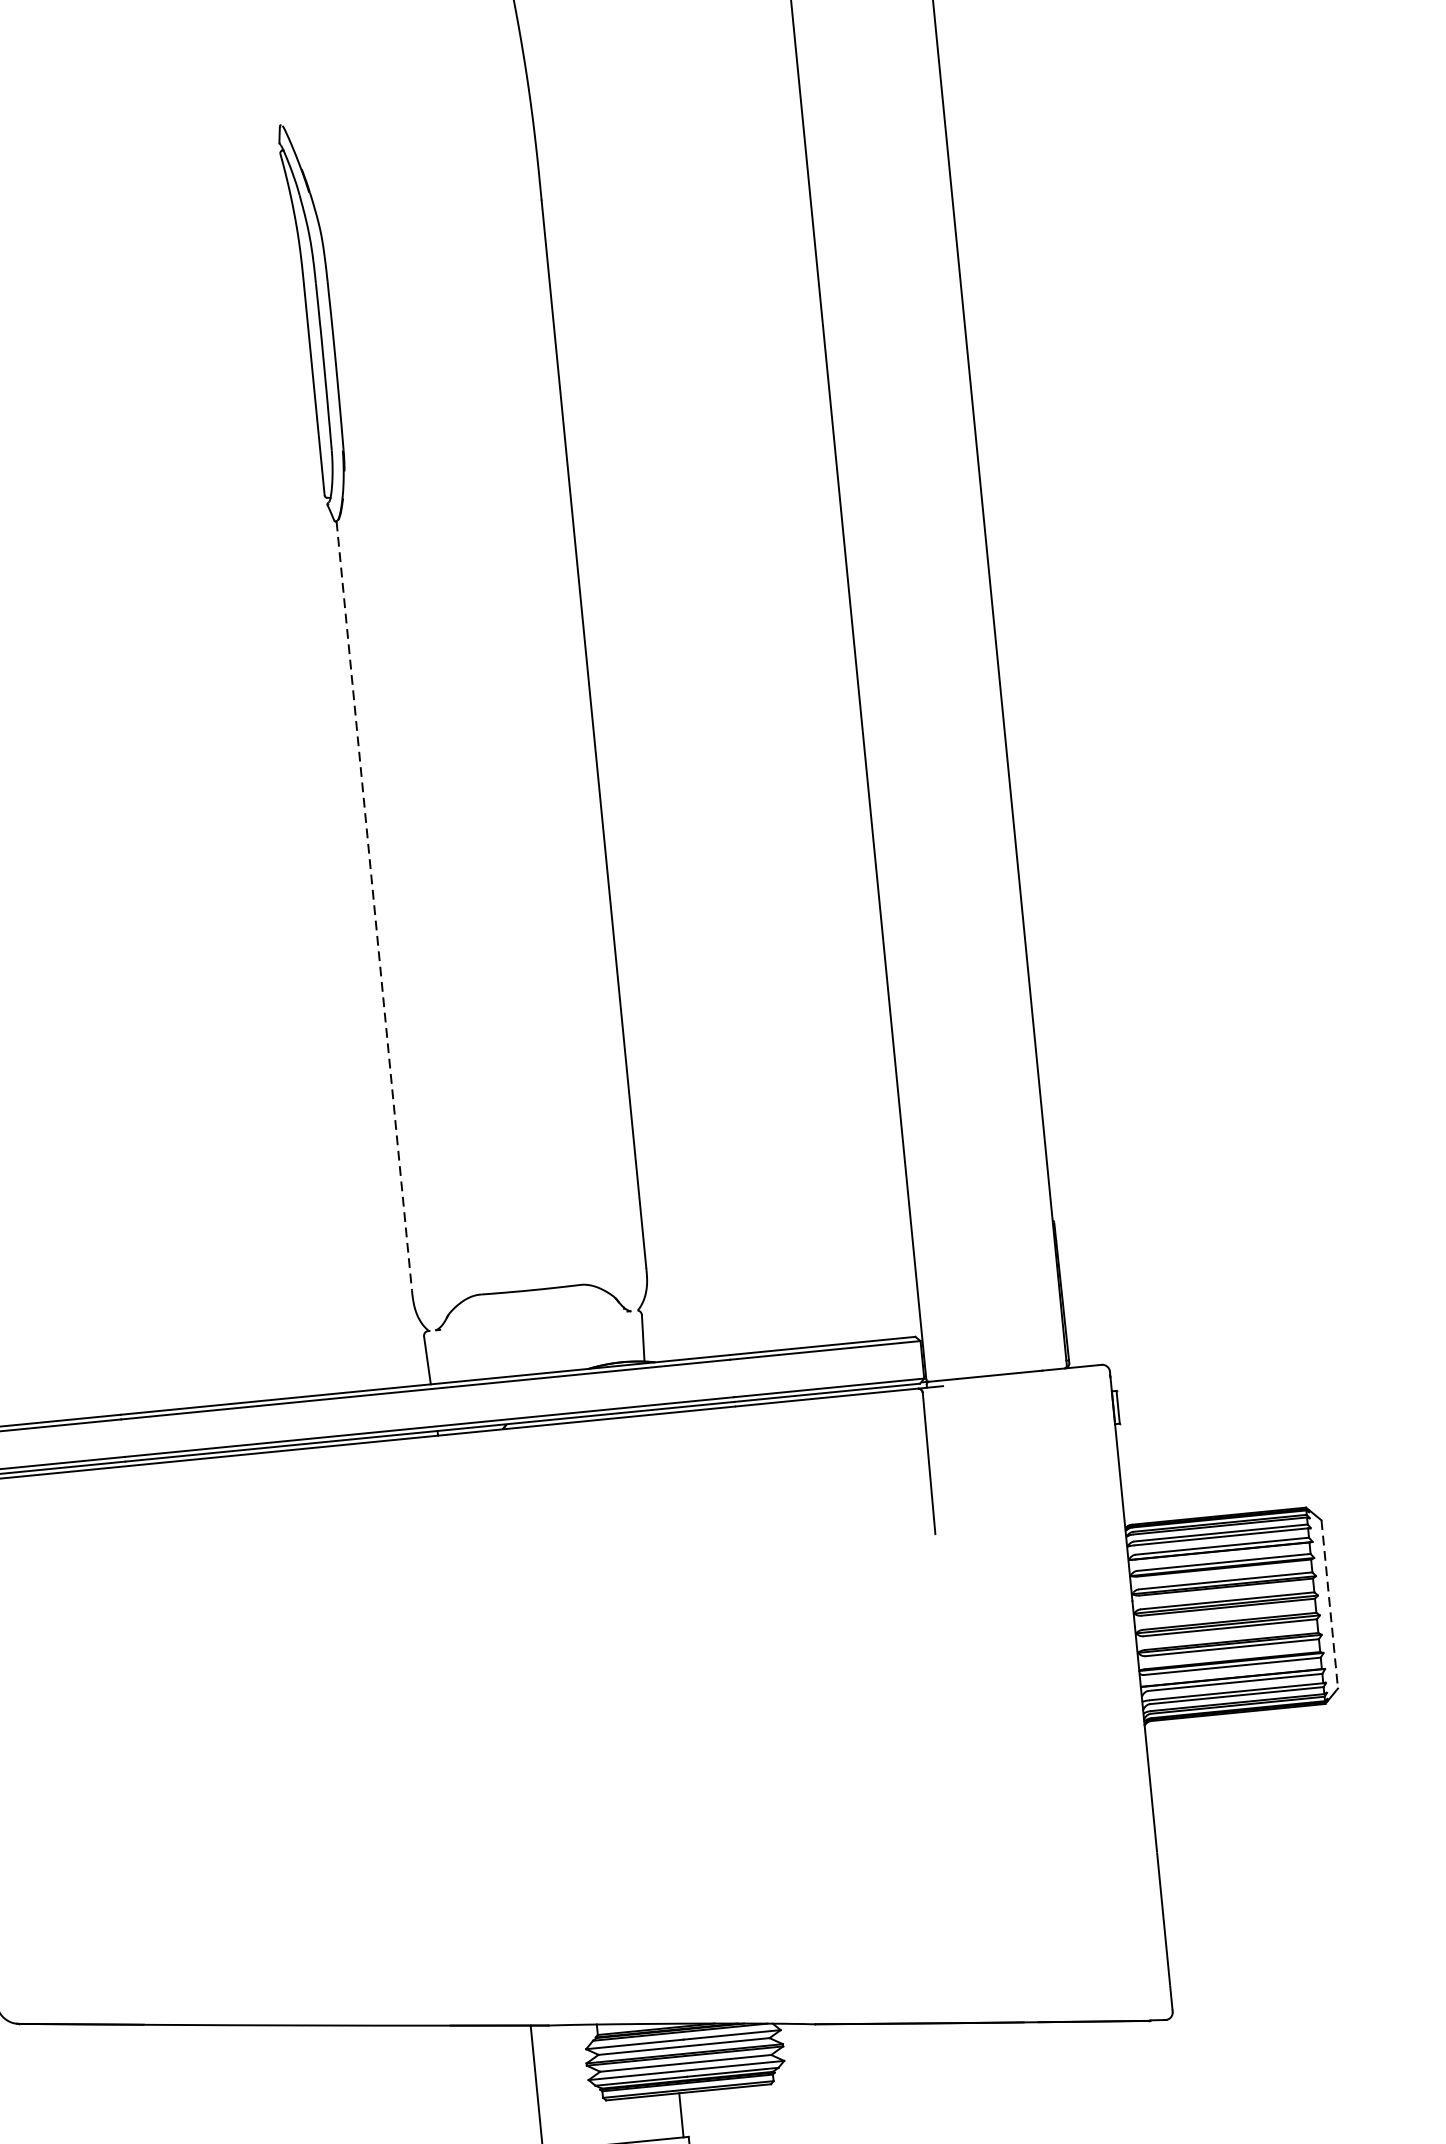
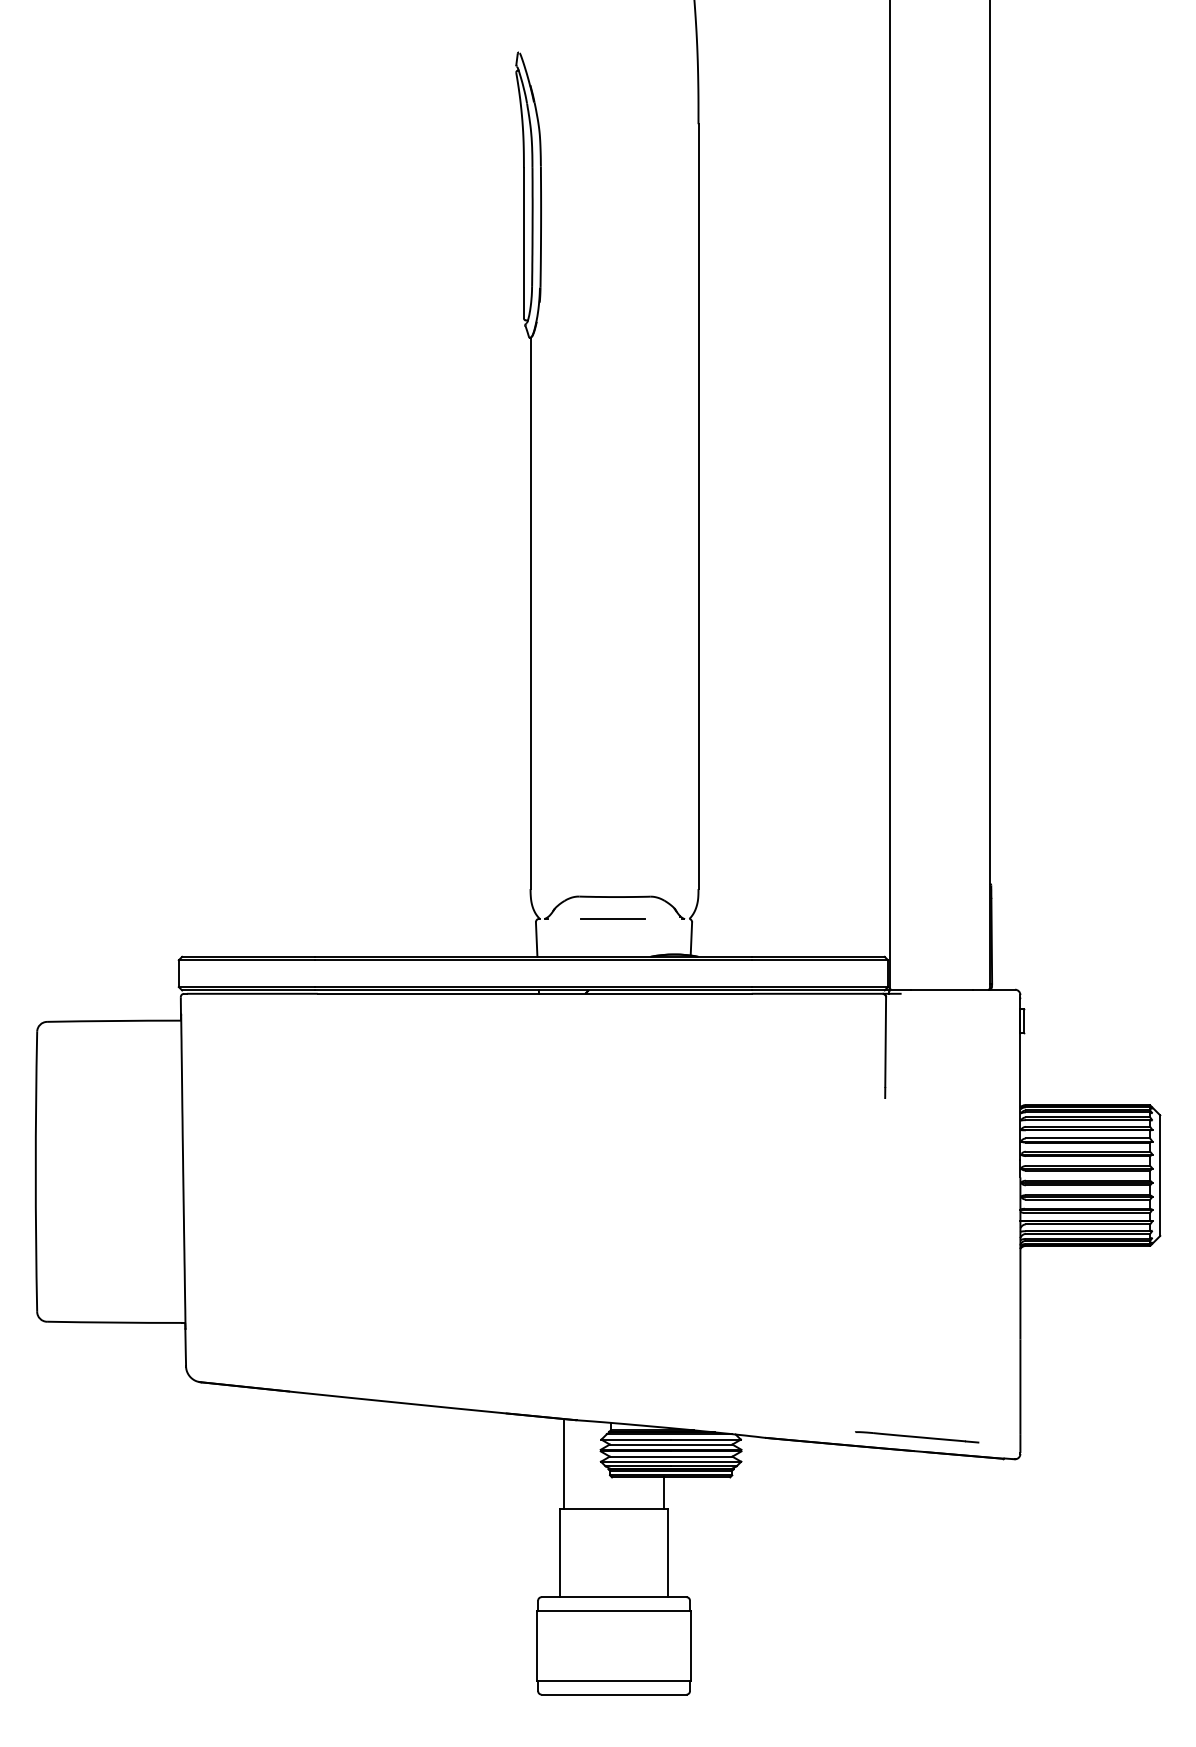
line: (374, 906) -> (530, 613), dashed -> solid
line: (530, 1320) -> (612, 918), added
line: (1330, 1605) -> (1160, 1176), dashed -> solid
line: (1026, 2002) -> (917, 1437), added

